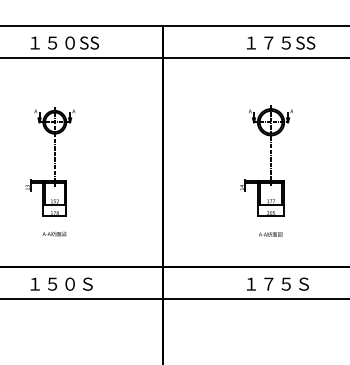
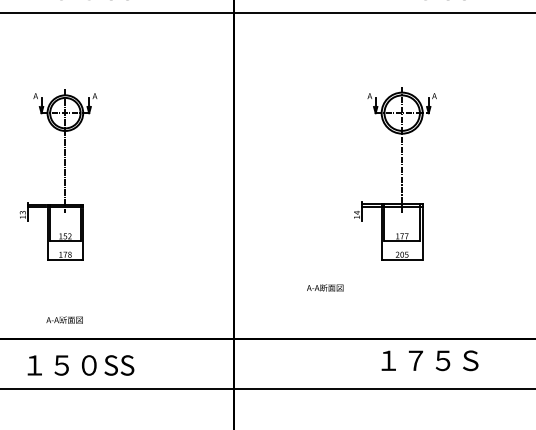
text: (54, 233) -> (64, 319), moved
text: (270, 234) -> (325, 288), moved
text: (89, 283) -> (119, 364), １５０Ｓ -> １５０SS
text: (277, 283) -> (429, 359), moved

